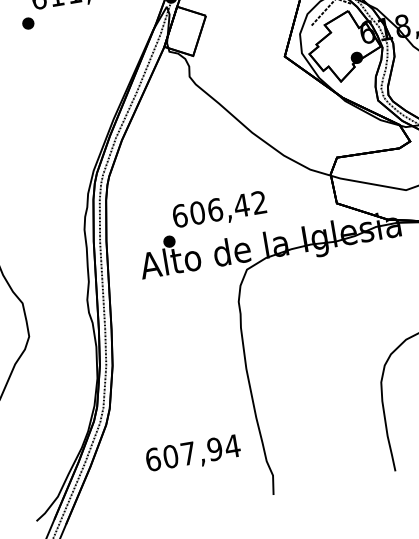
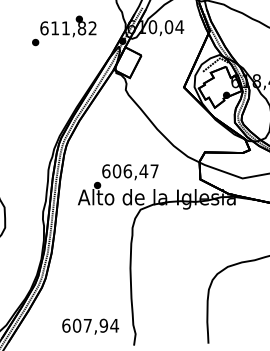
text: (259, 202) -> (154, 171), 606,42 -> 606,47
text: (193, 454) -> (90, 326), moved

